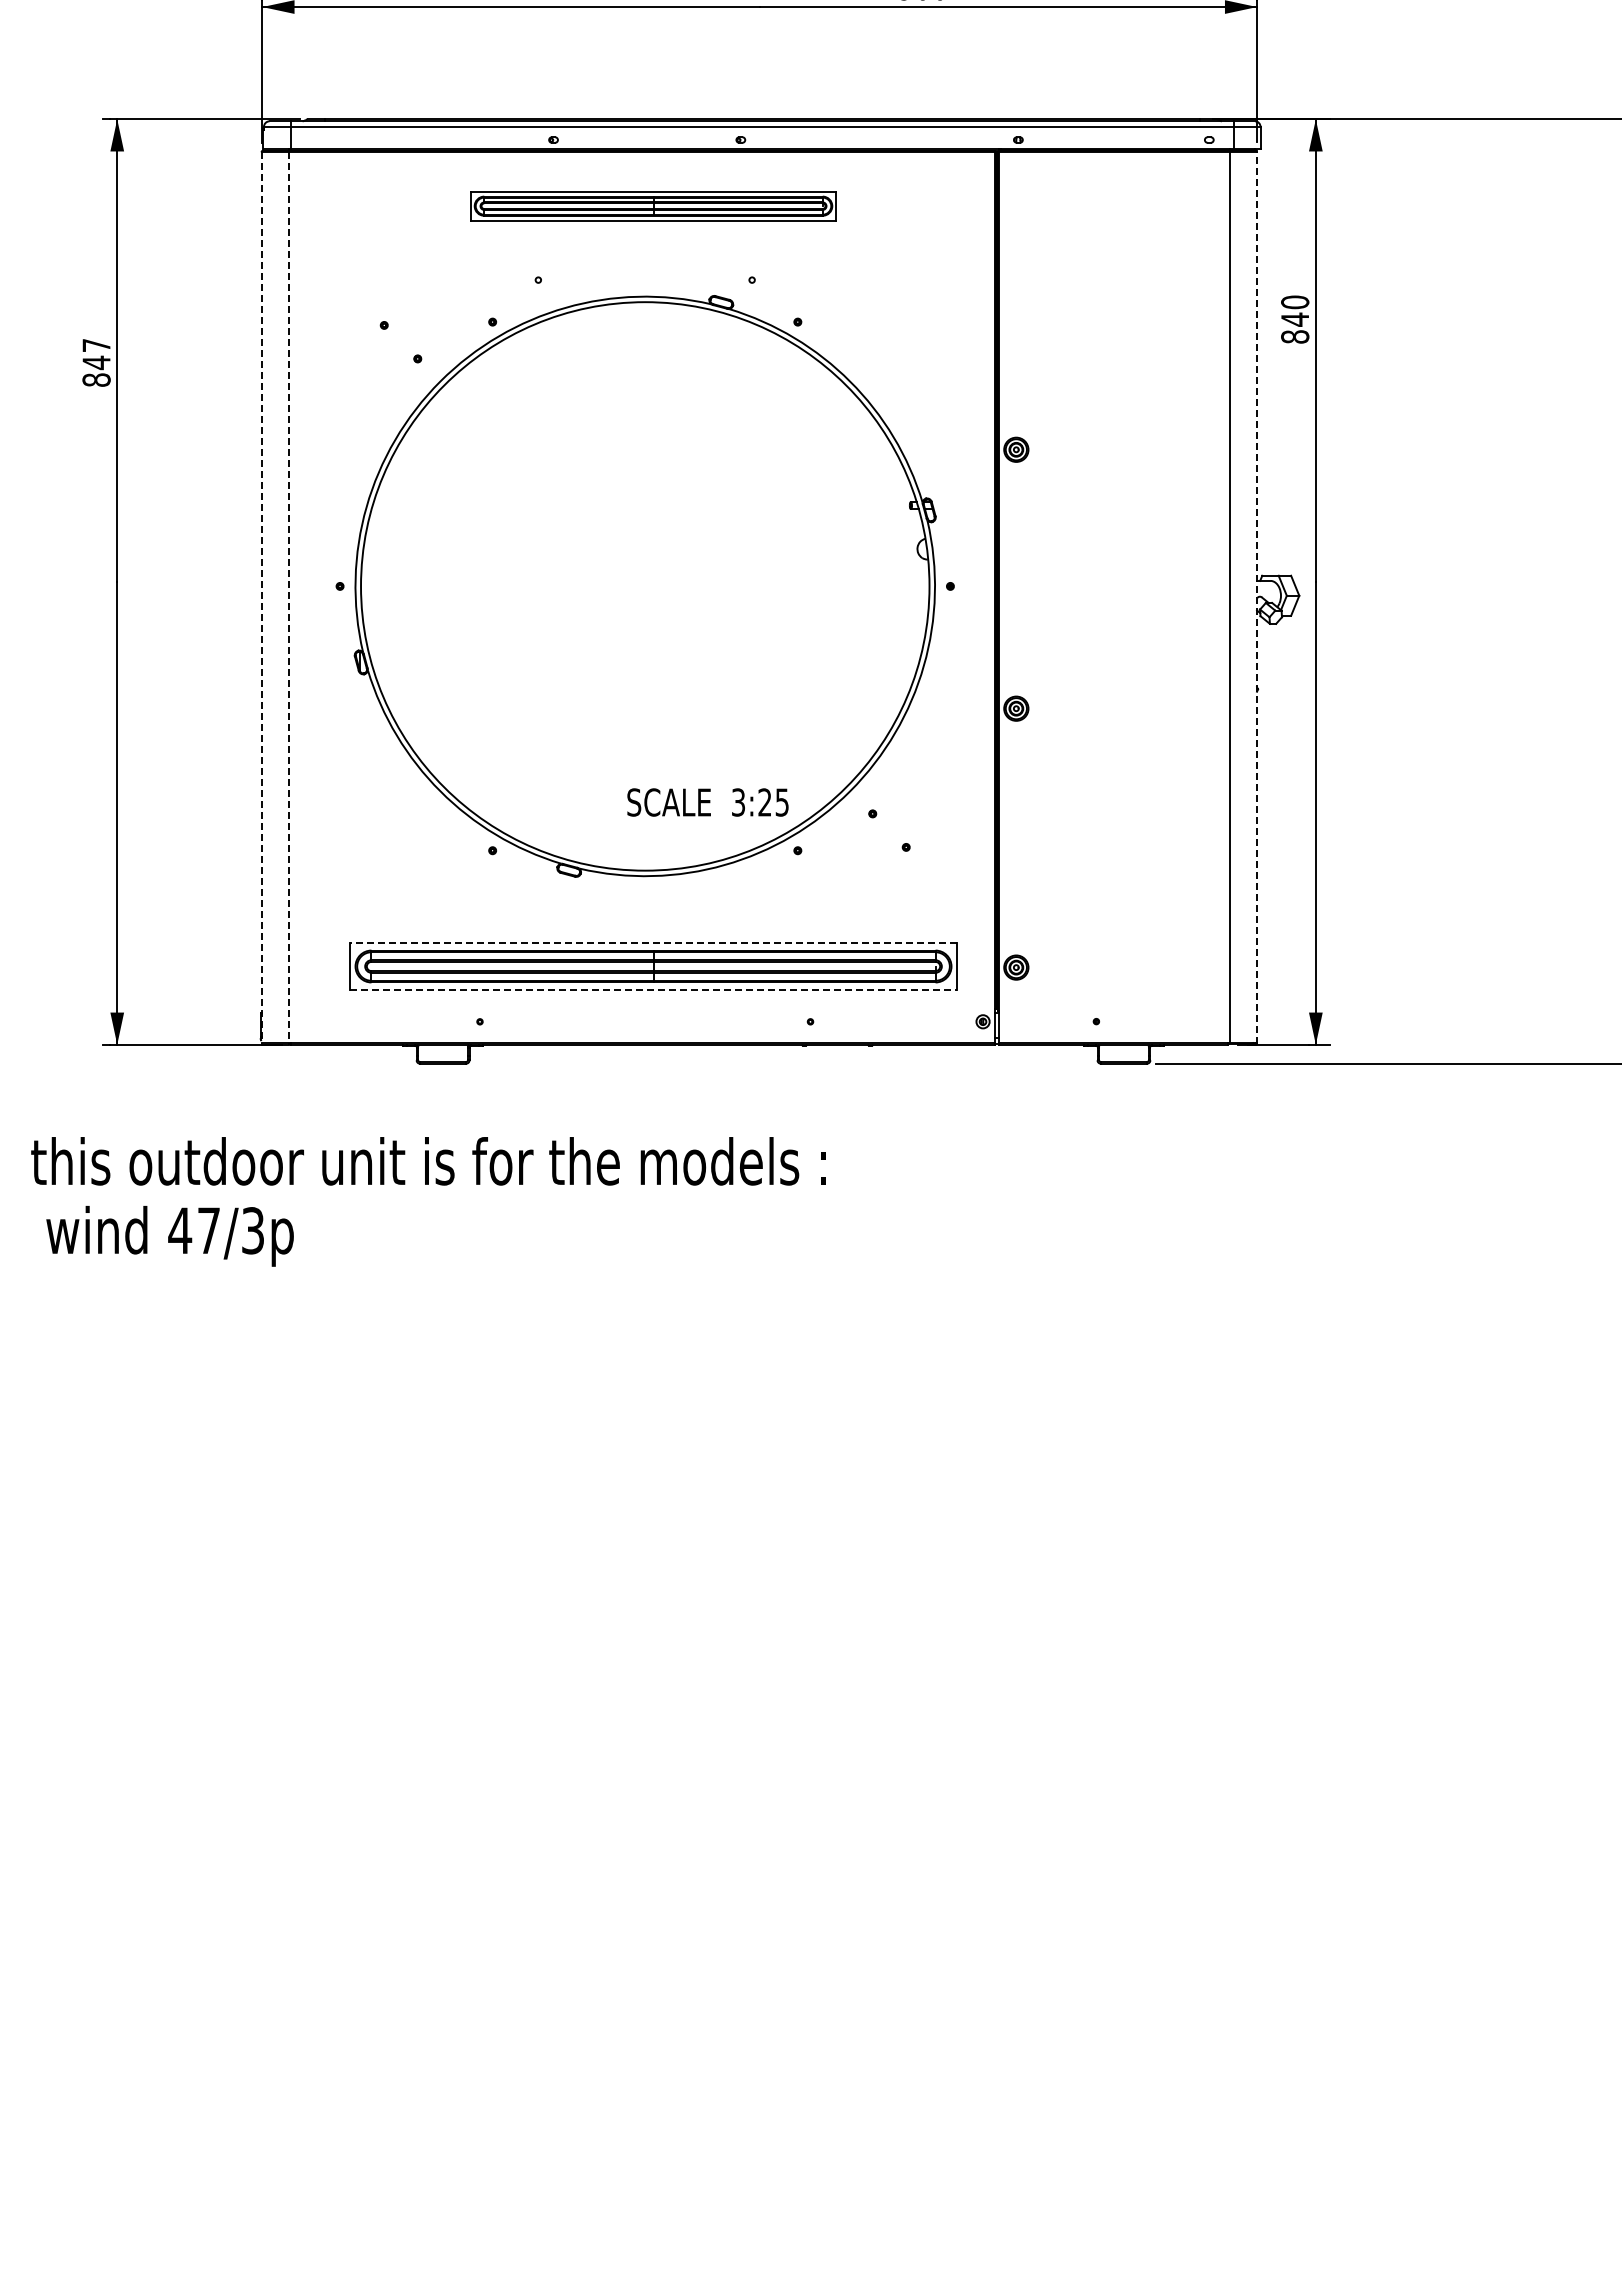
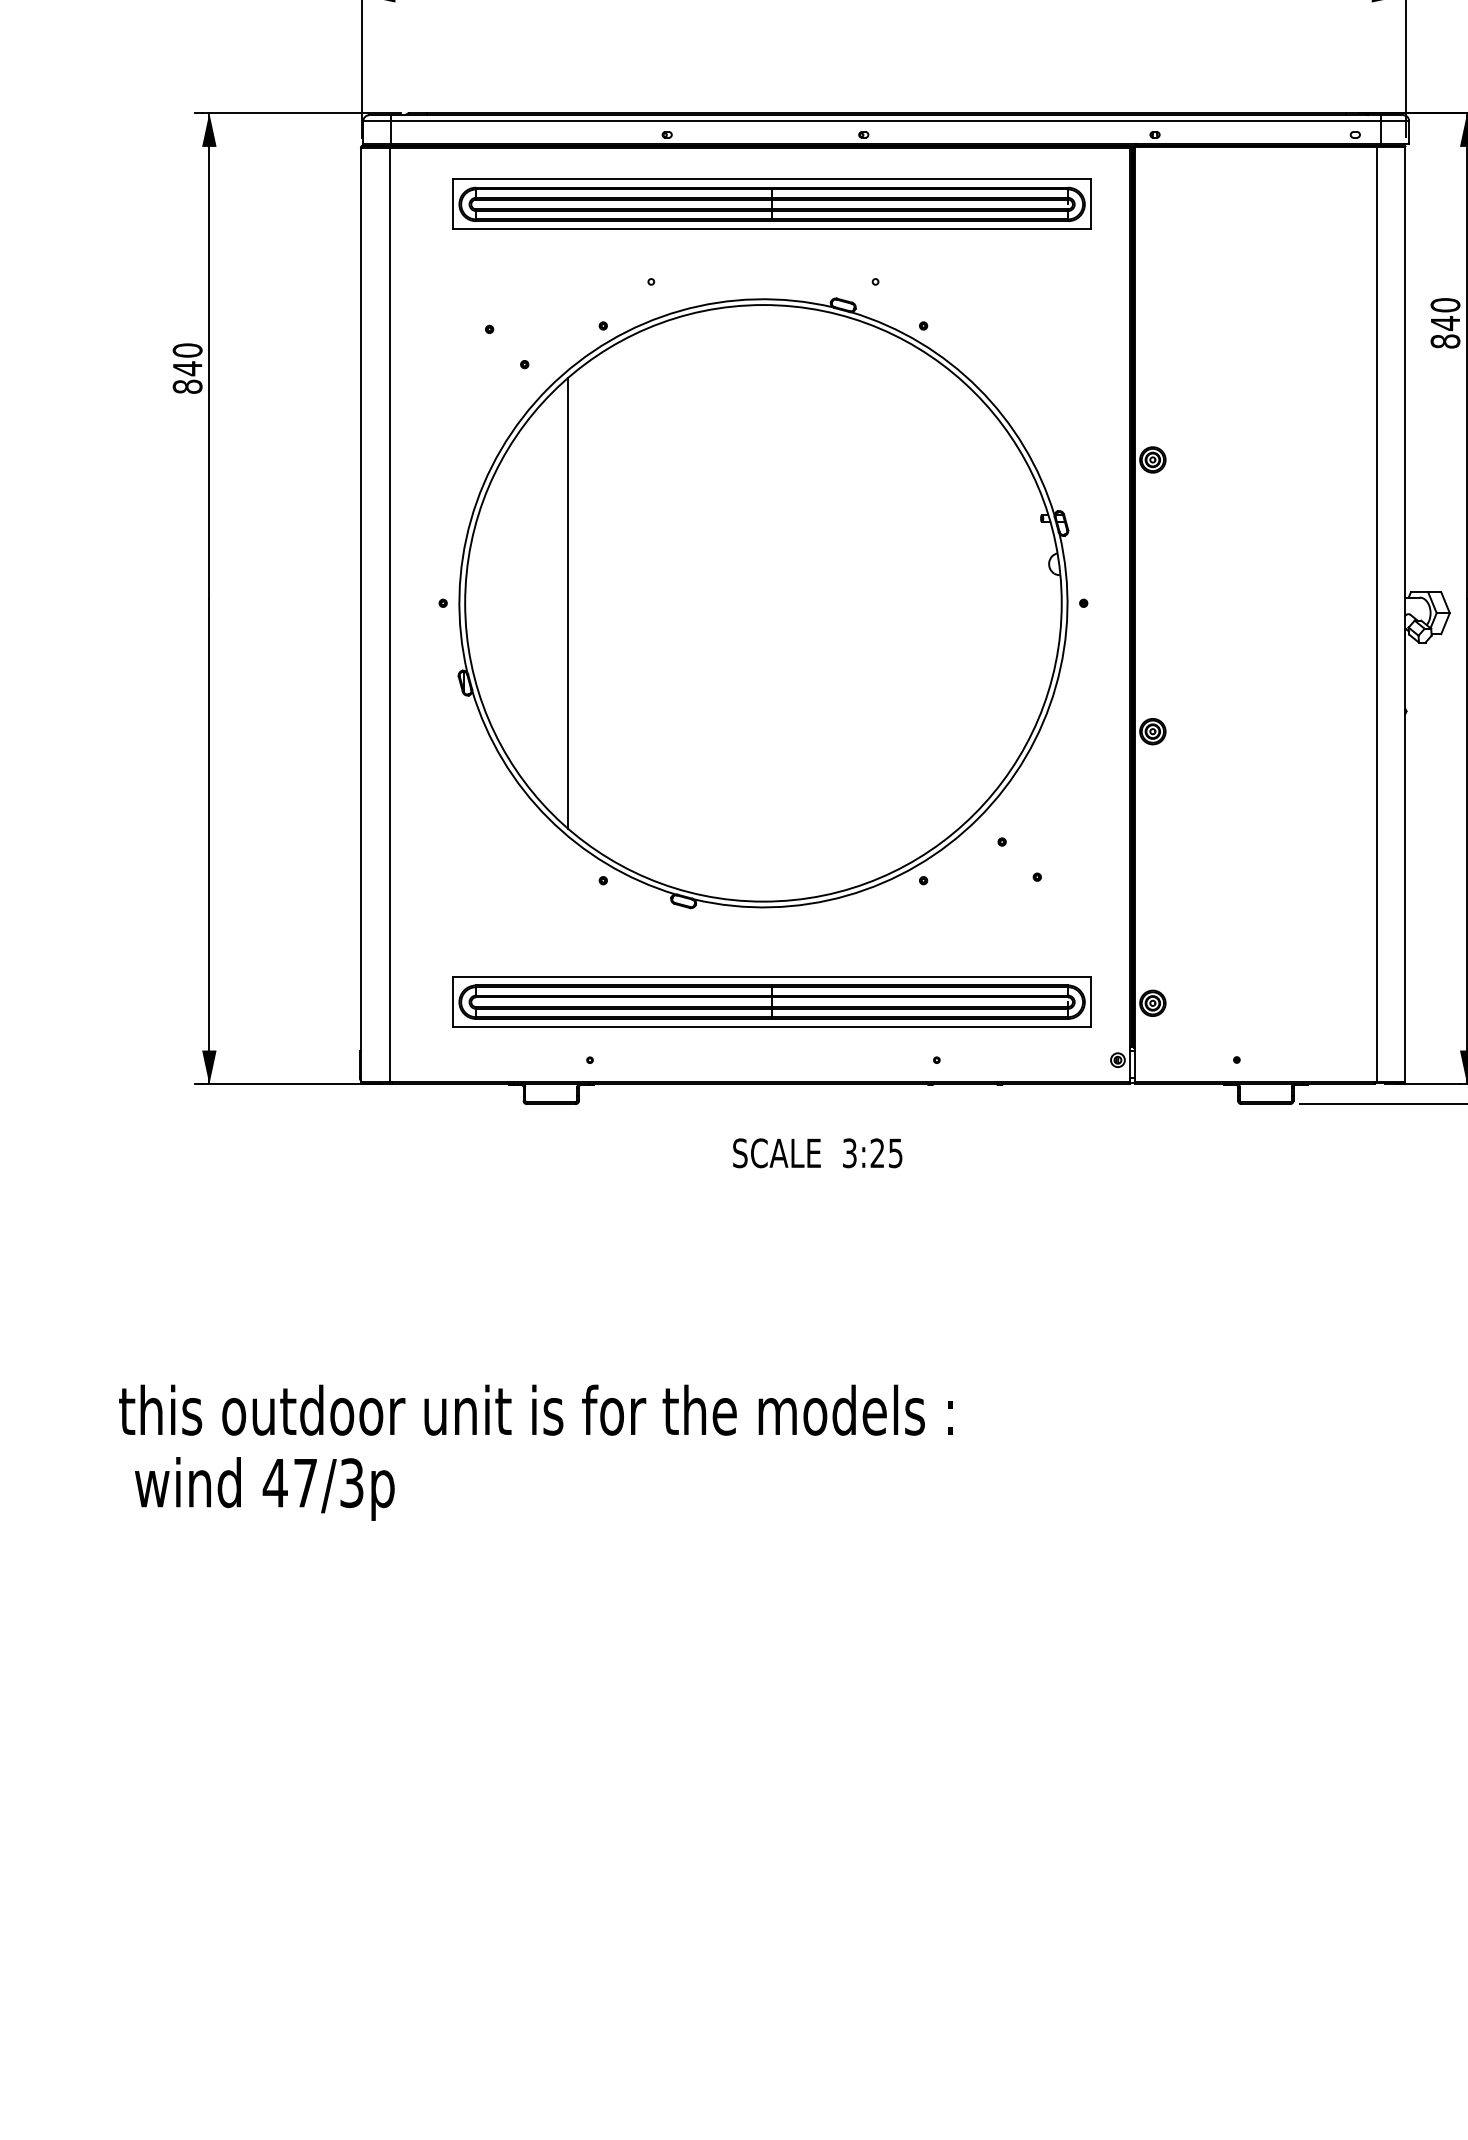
part: (653, 205) -> (772, 203), size x1.67
text: (96, 345) -> (187, 350), 847 -> 840
line: (459, 586) -> (568, 603), added
line: (1257, 597) -> (1405, 614), dashed -> solid
line: (261, 599) -> (360, 617), dashed -> solid
line: (289, 599) -> (390, 617), dashed -> solid
text: (707, 802) -> (817, 1153), moved
line: (653, 942) -> (772, 977), dashed -> solid
line: (653, 990) -> (772, 1027), dashed -> solid
text: (428, 1201) -> (535, 1452), moved

